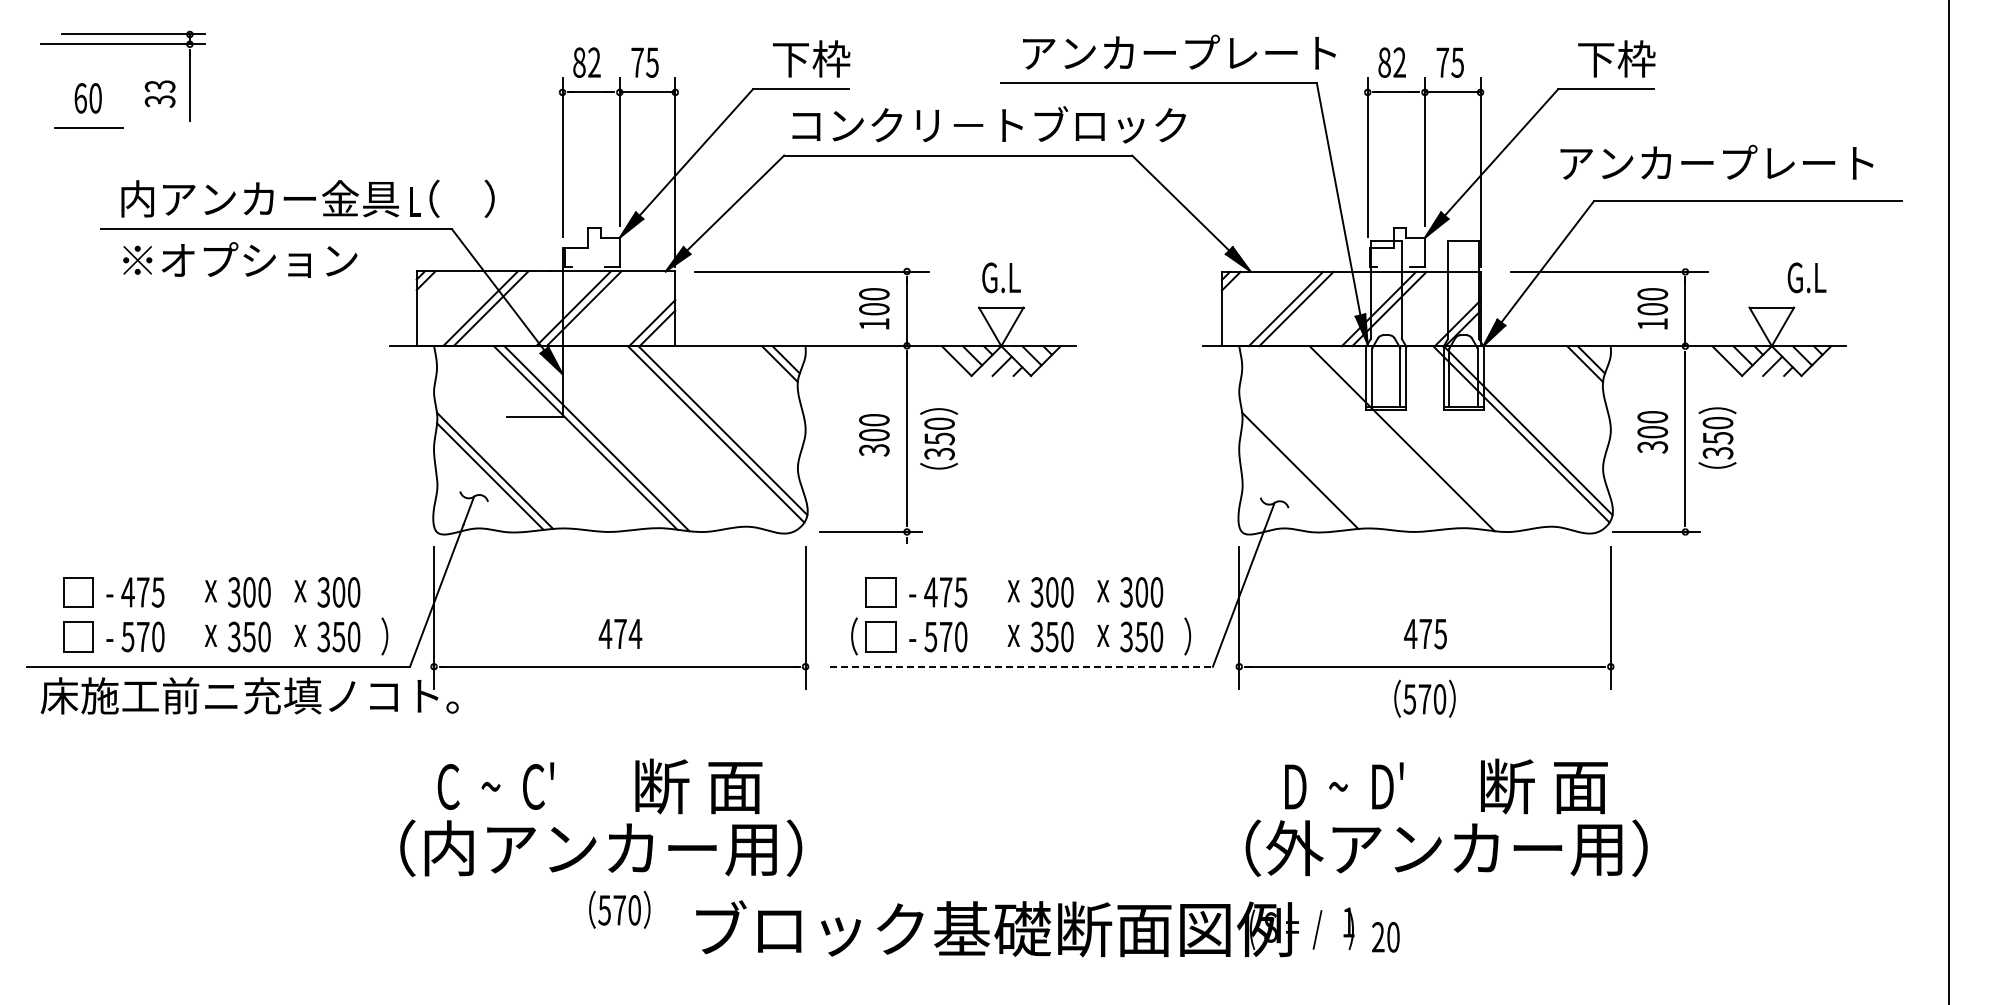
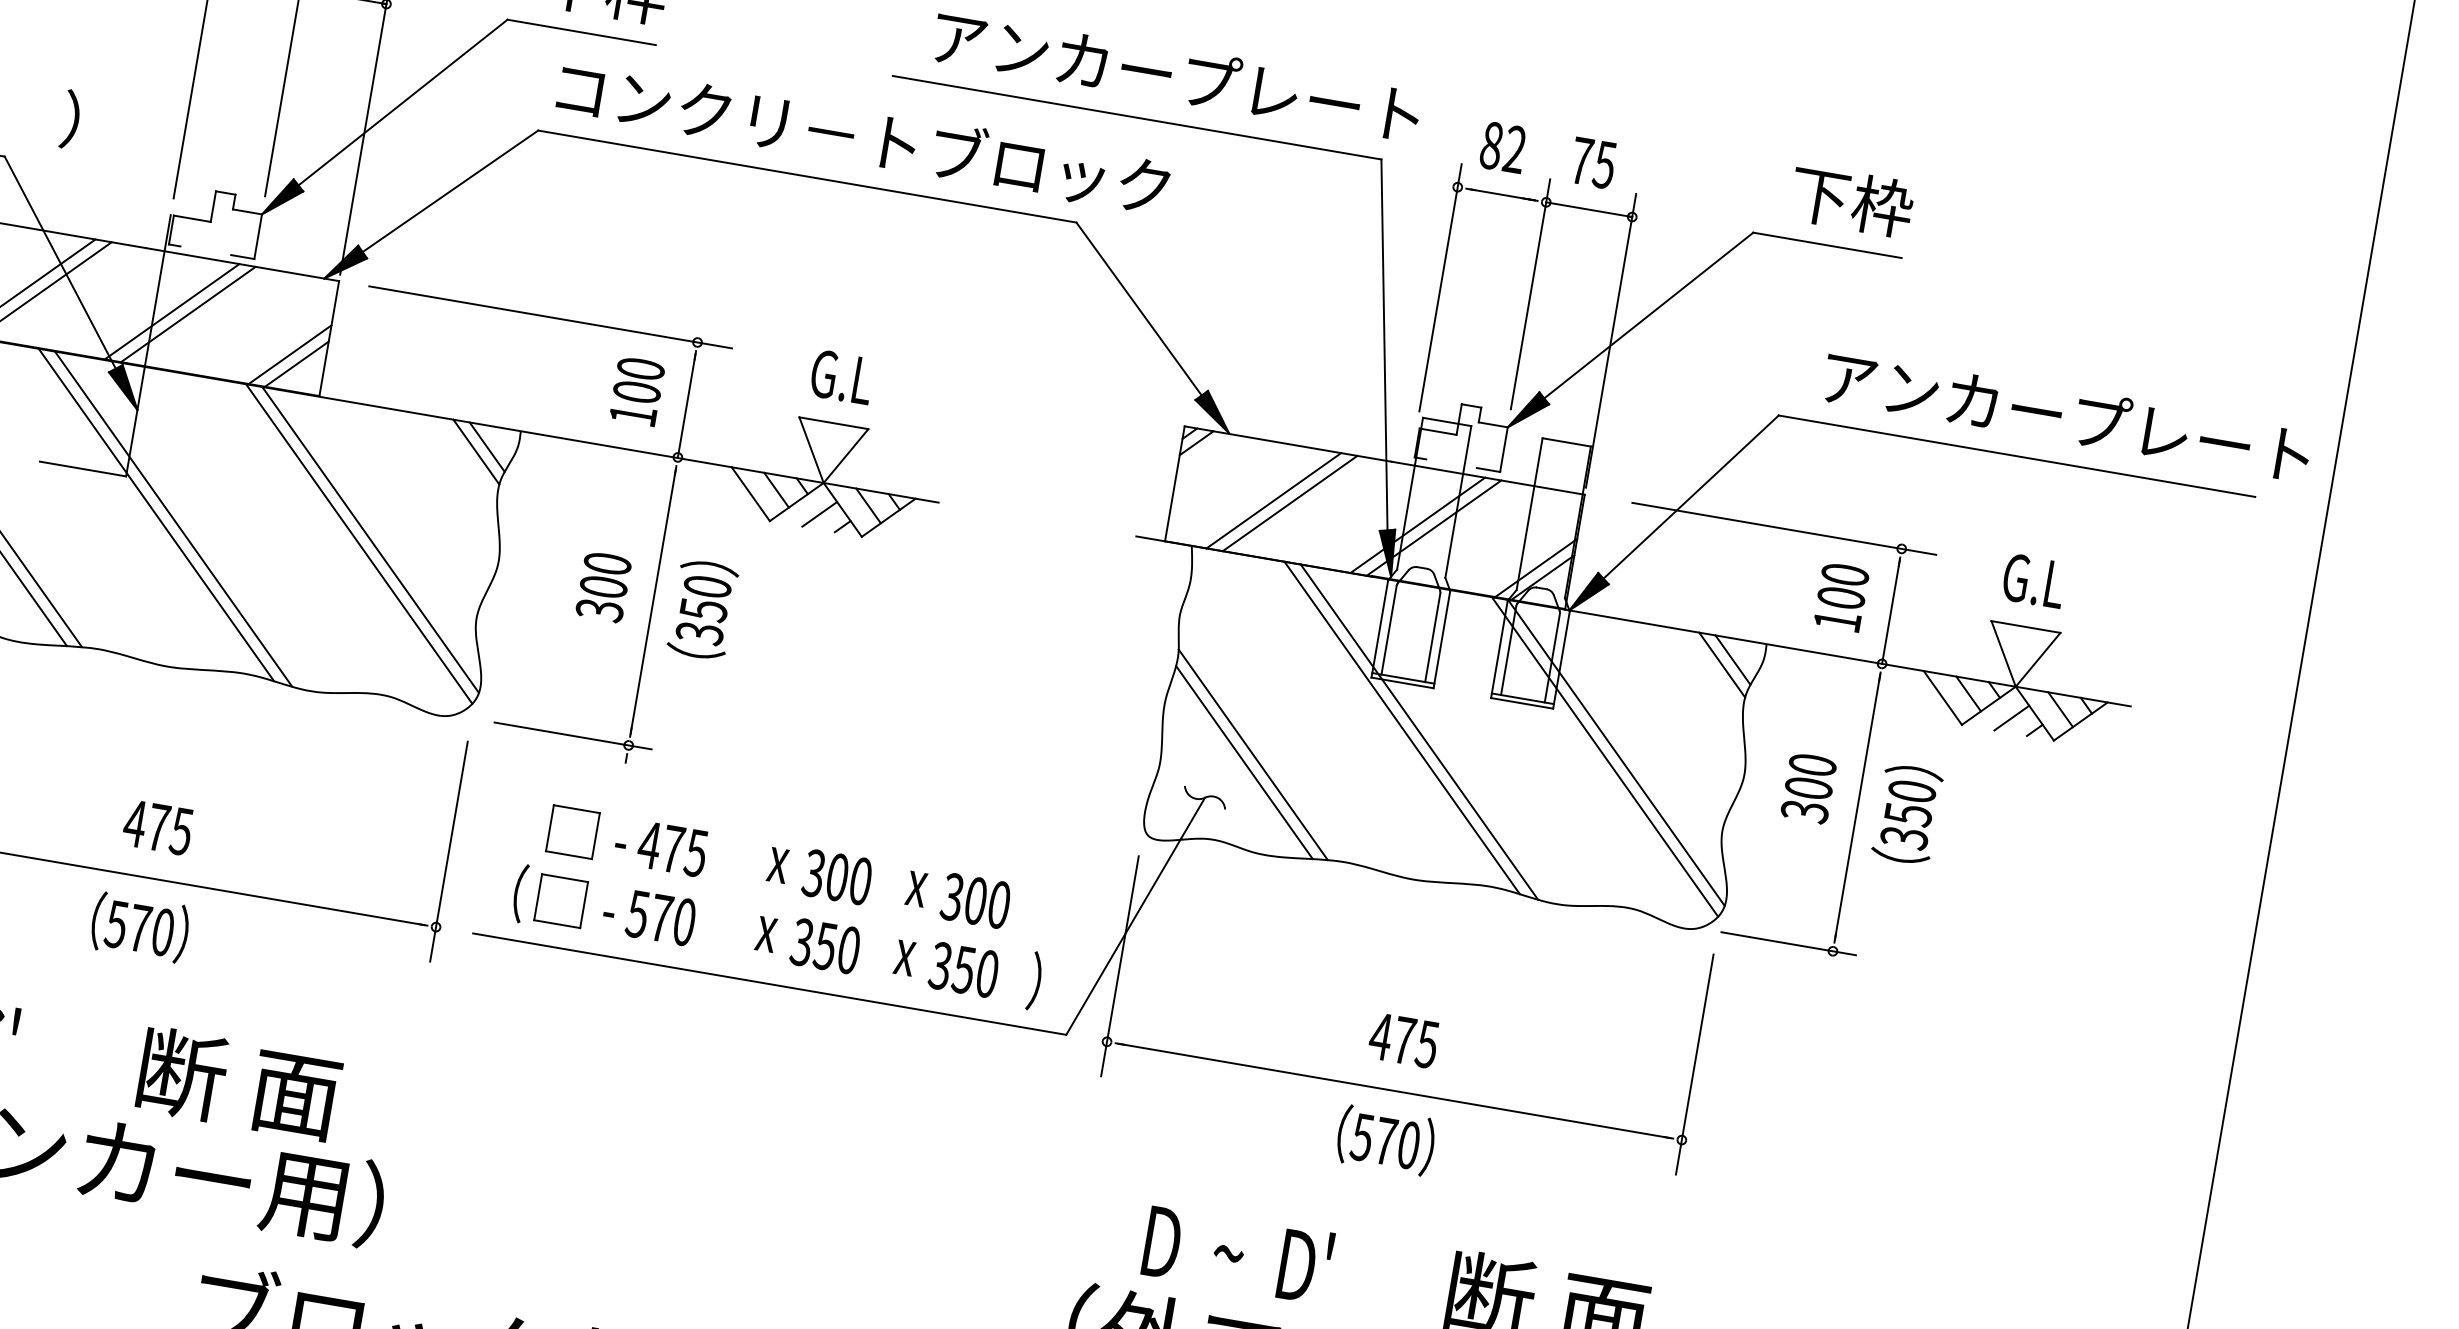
text: (1716, 161) -> (2066, 414), moved
text: (1806, 277) -> (2033, 580), moved
line: (1390, 437) -> (1401, 727), added
line: (1295, 476) -> (1244, 762), added
text: (635, 634) -> (181, 832), 474 -> 475
line: (1021, 666) -> (770, 983), dashed -> solid
text: (619, 909) -> (139, 927), moved

